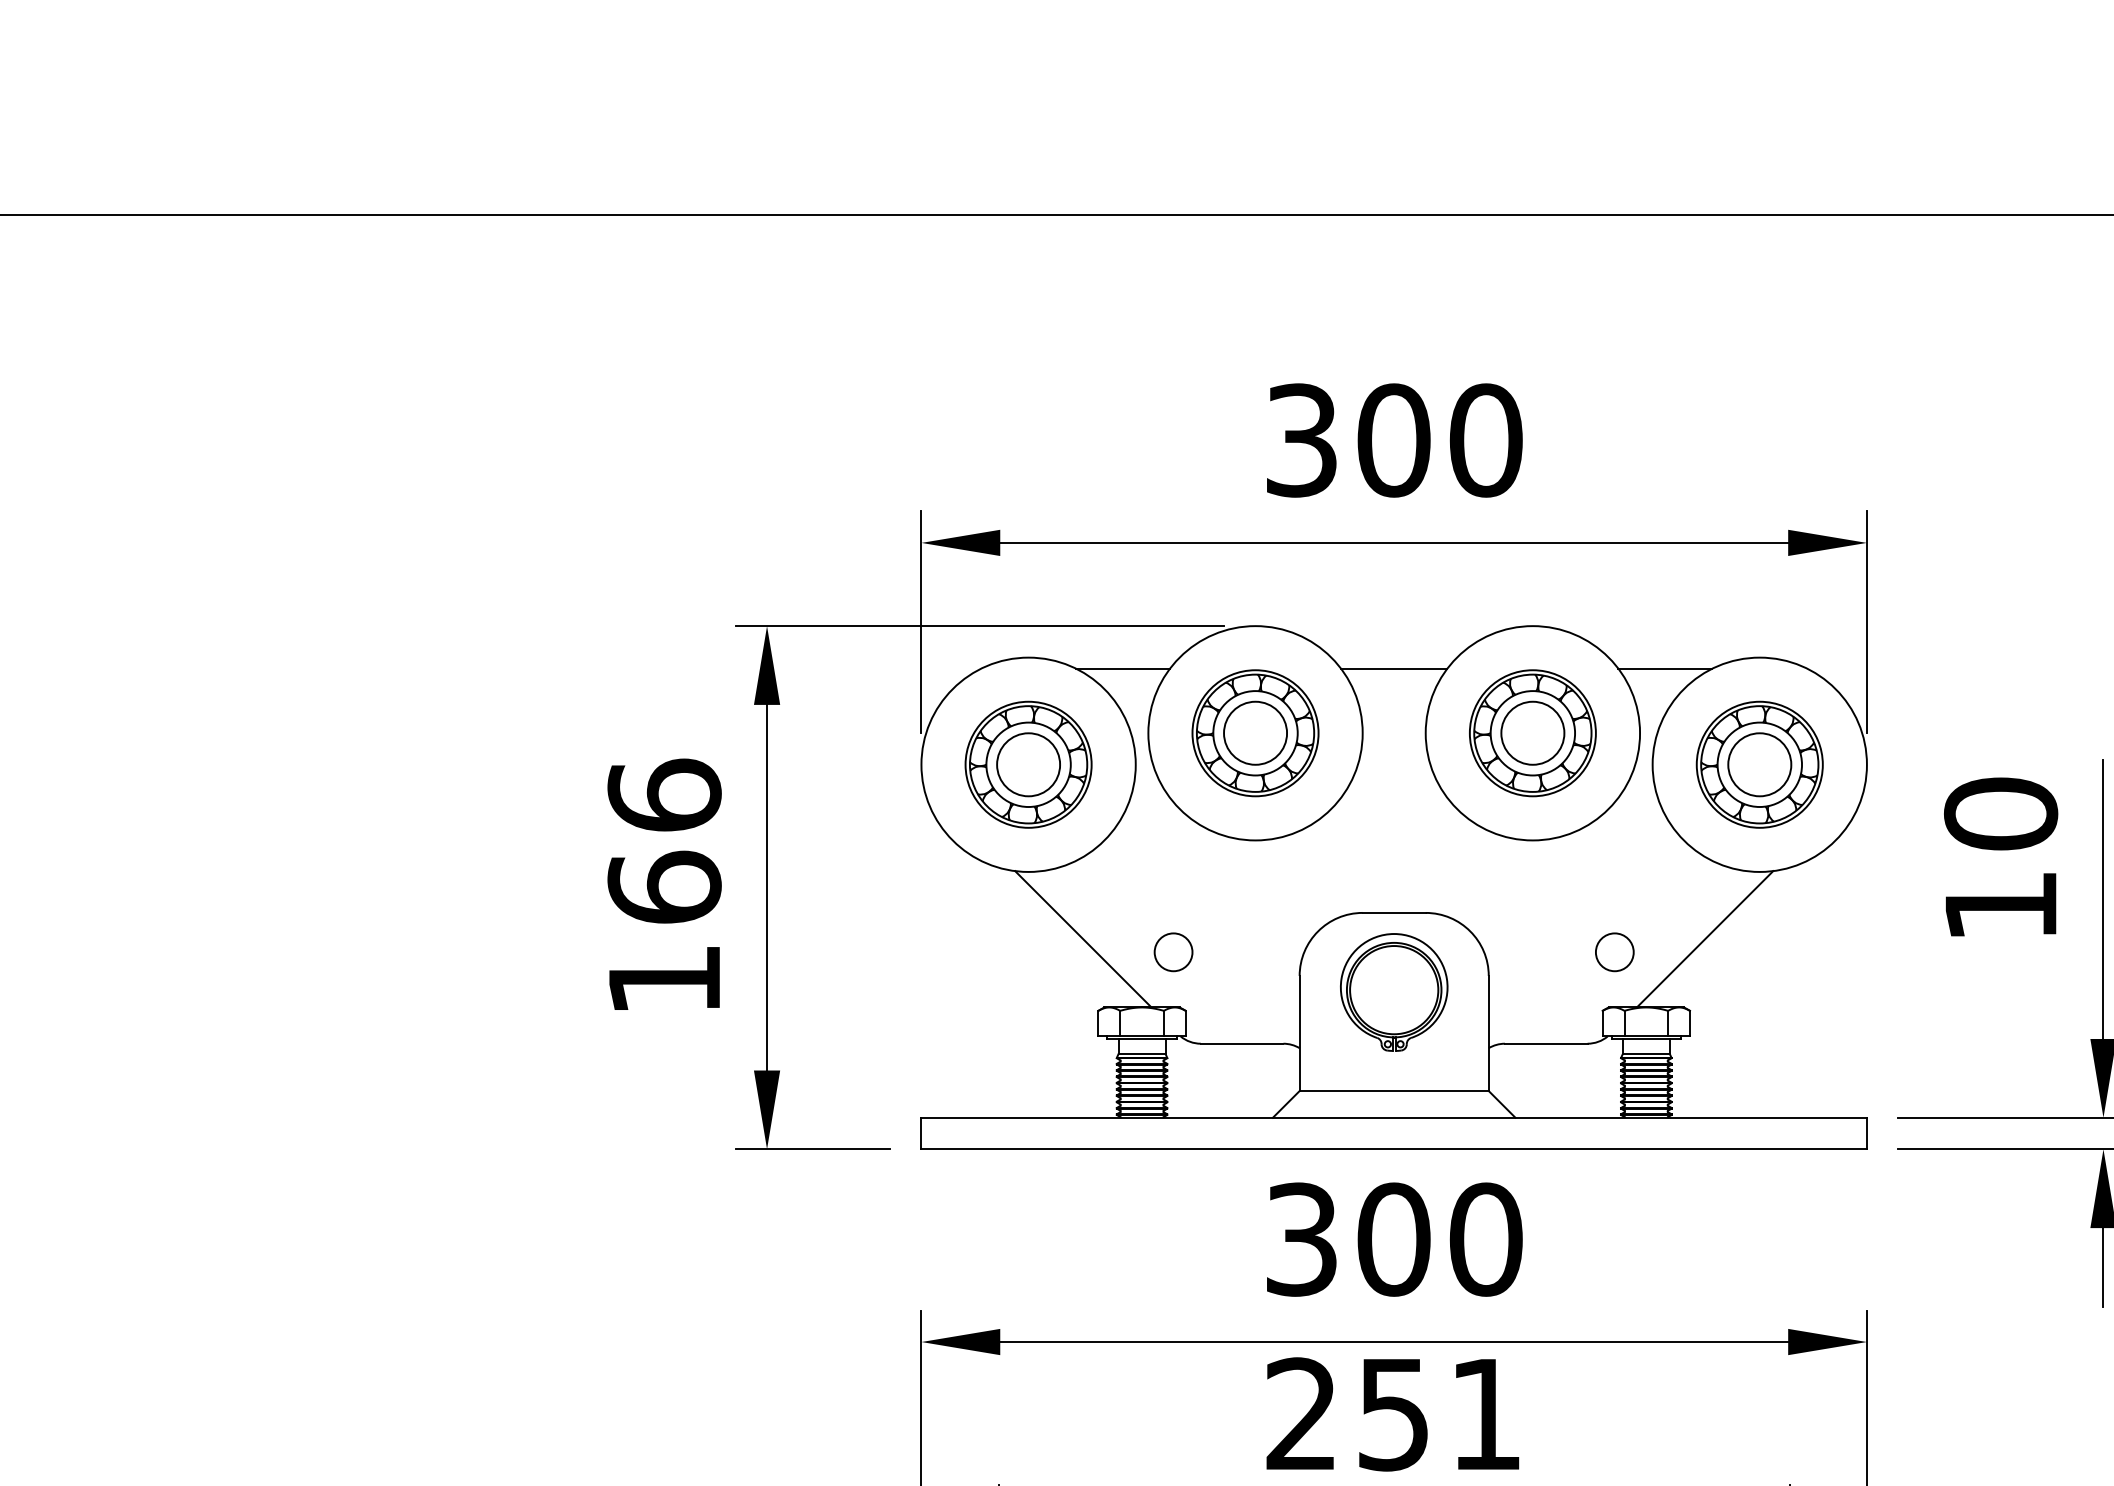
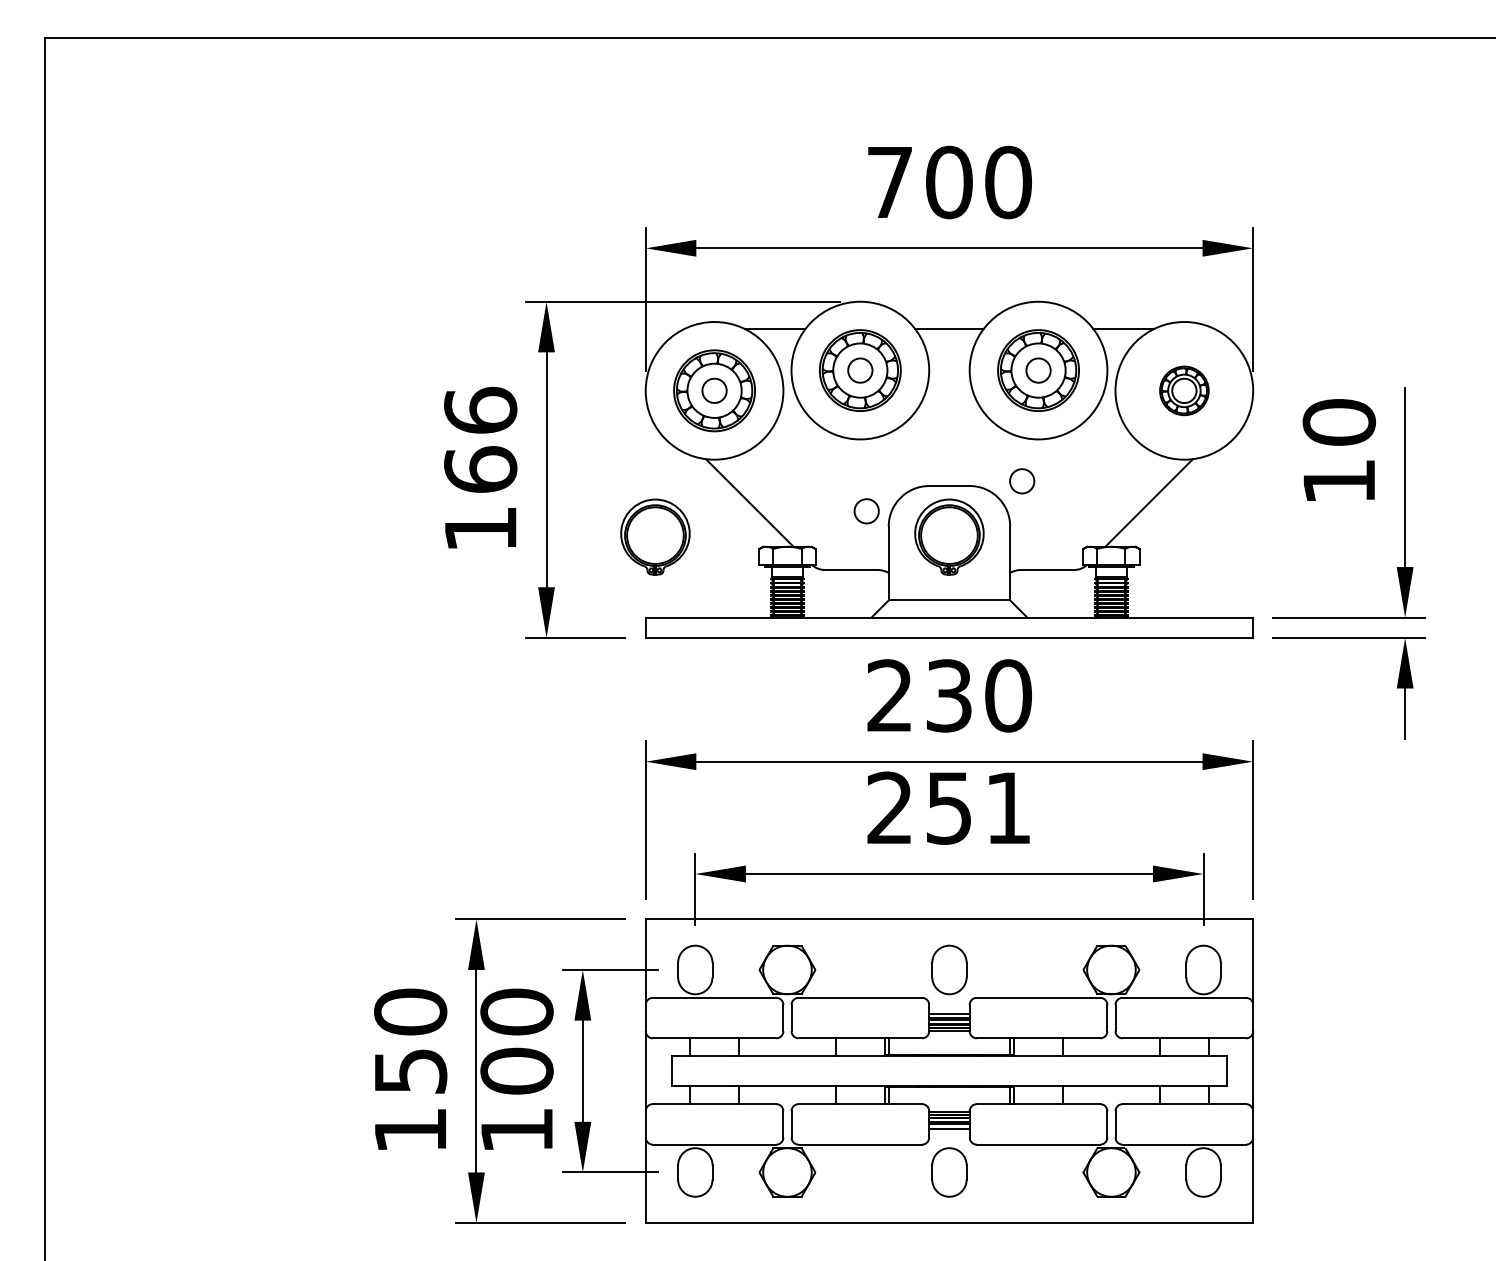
text: (1300, 440) -> (889, 182), 300 -> 700
circle: (1255, 733) -> (860, 370), size x0.6
circle: (1532, 733) -> (1038, 370), size x0.6
circle: (1028, 764) -> (714, 390), size x0.6
part: (1760, 764) -> (1184, 390), size x0.6
circle: (1173, 952) -> (866, 511), moved
circle: (1615, 952) -> (1022, 481), moved
part: (936, 991) -> (655, 536), added
text: (1347, 1238) -> (919, 695), 300 -> 230

